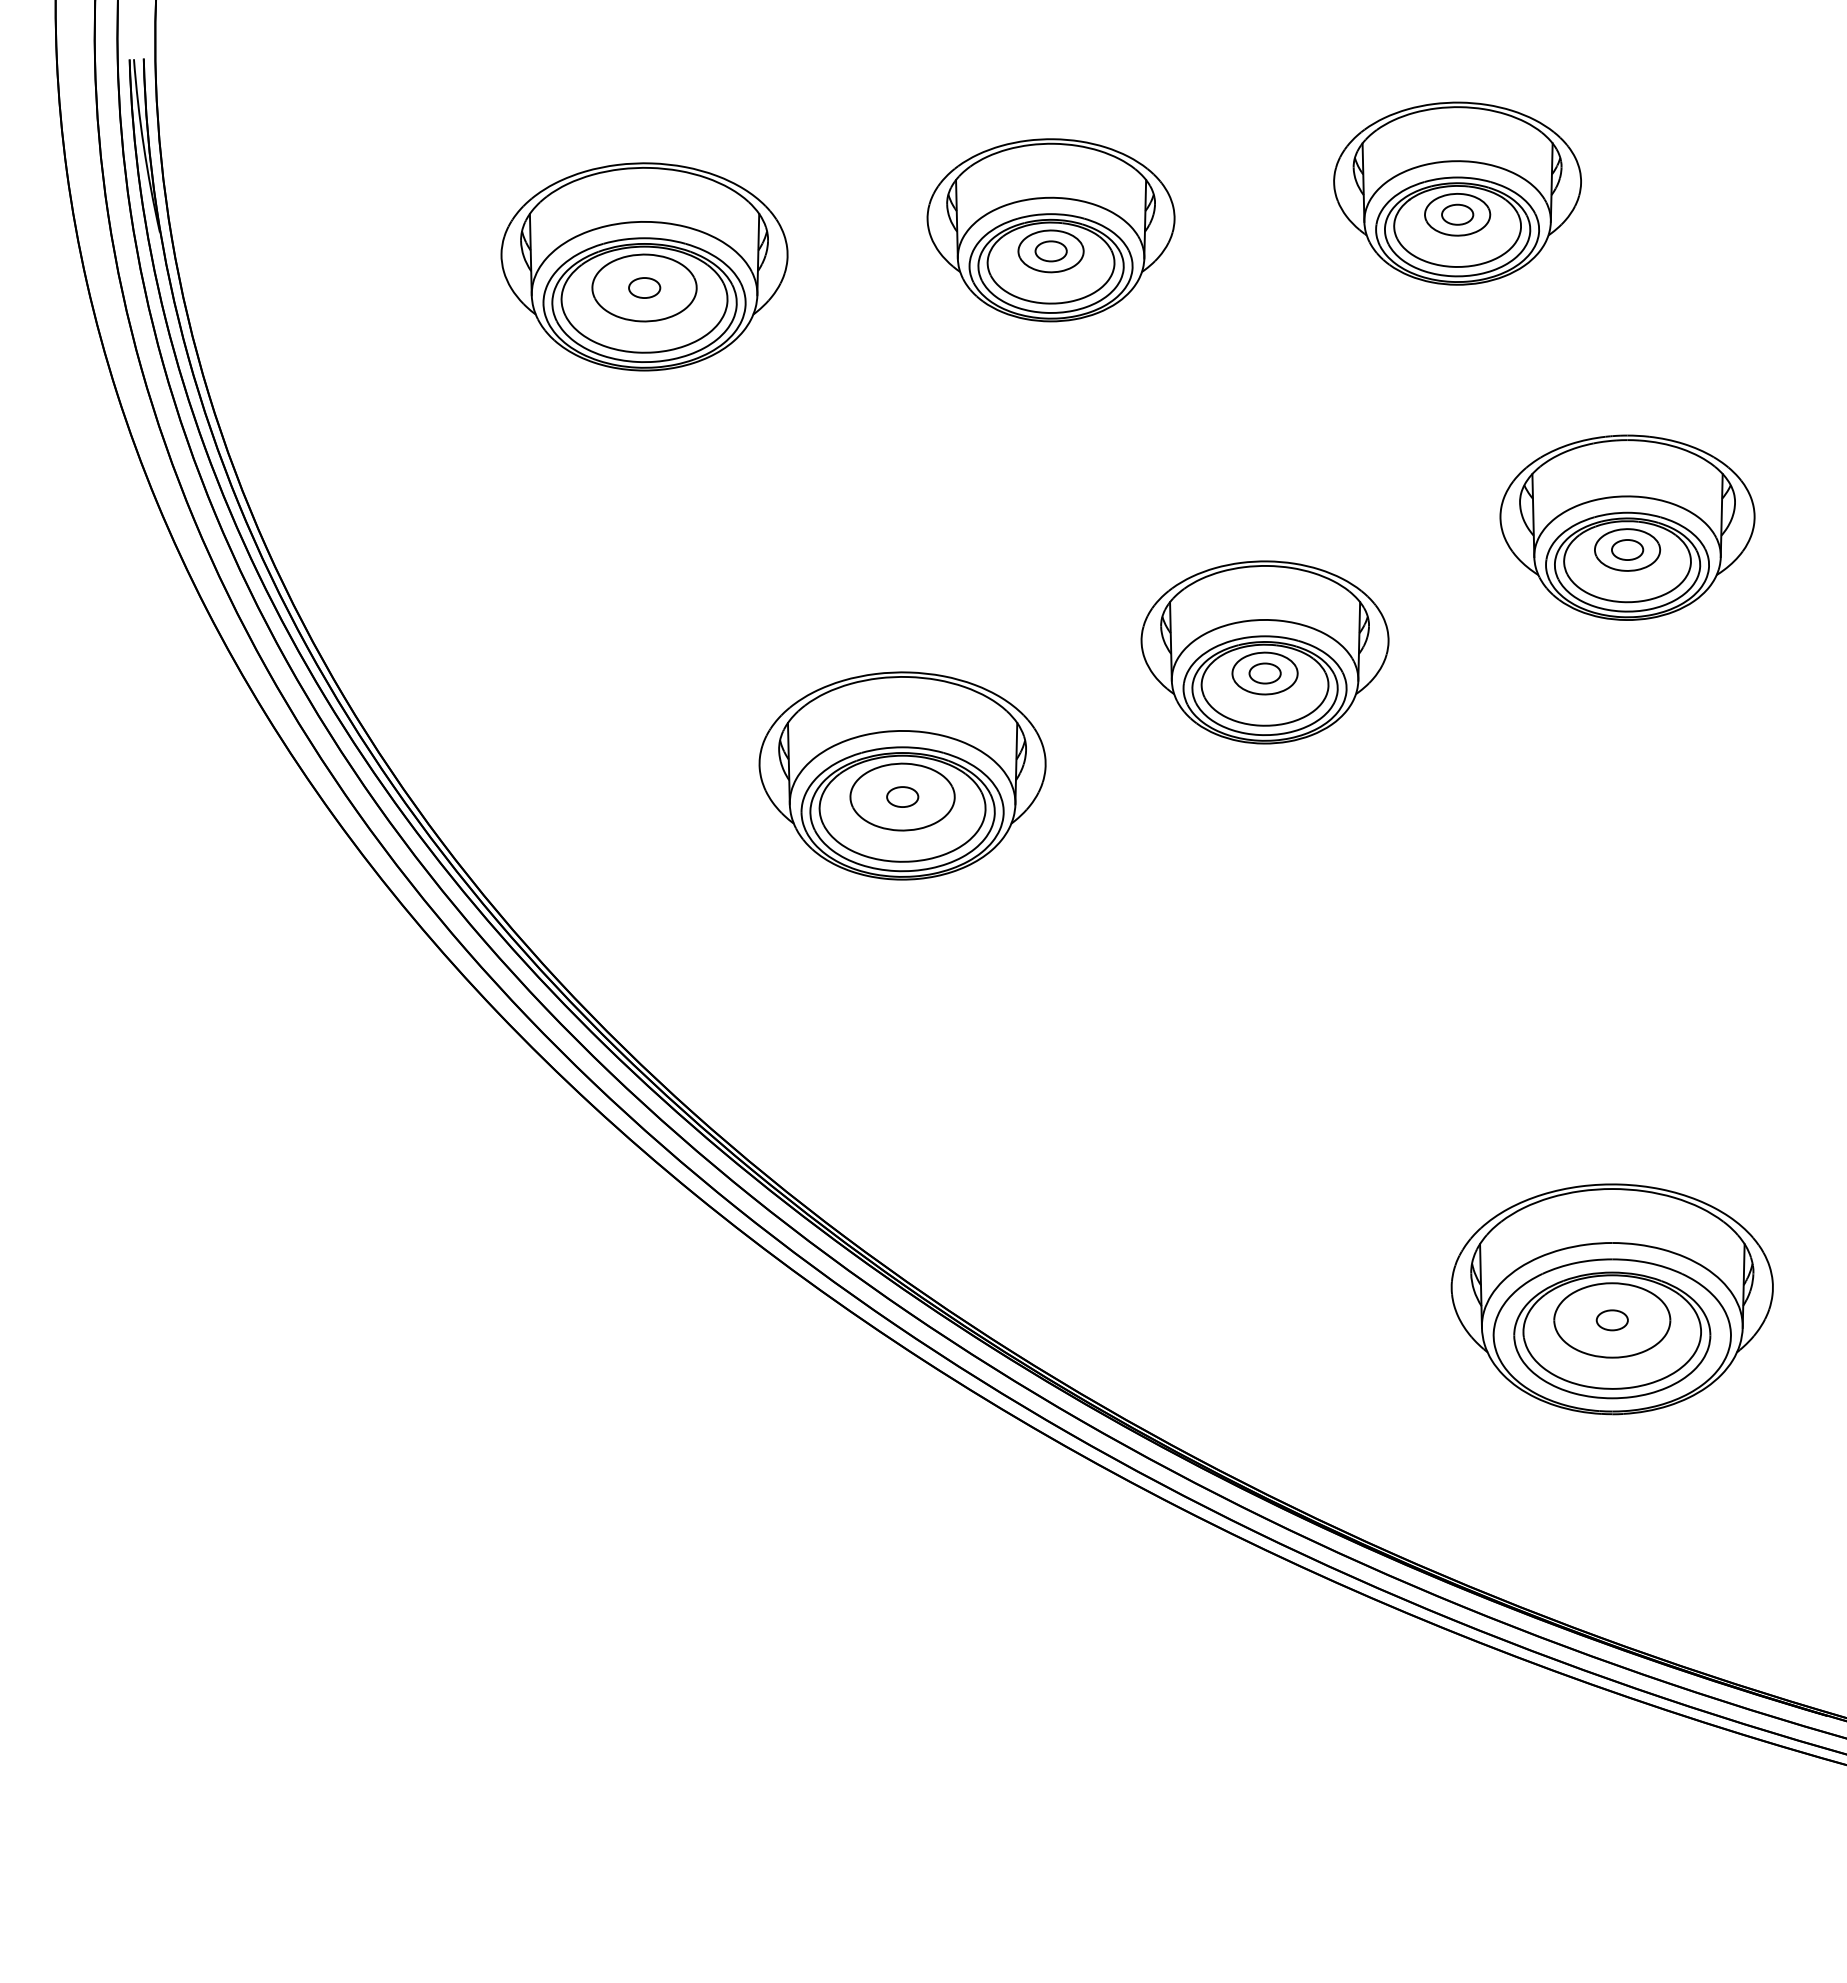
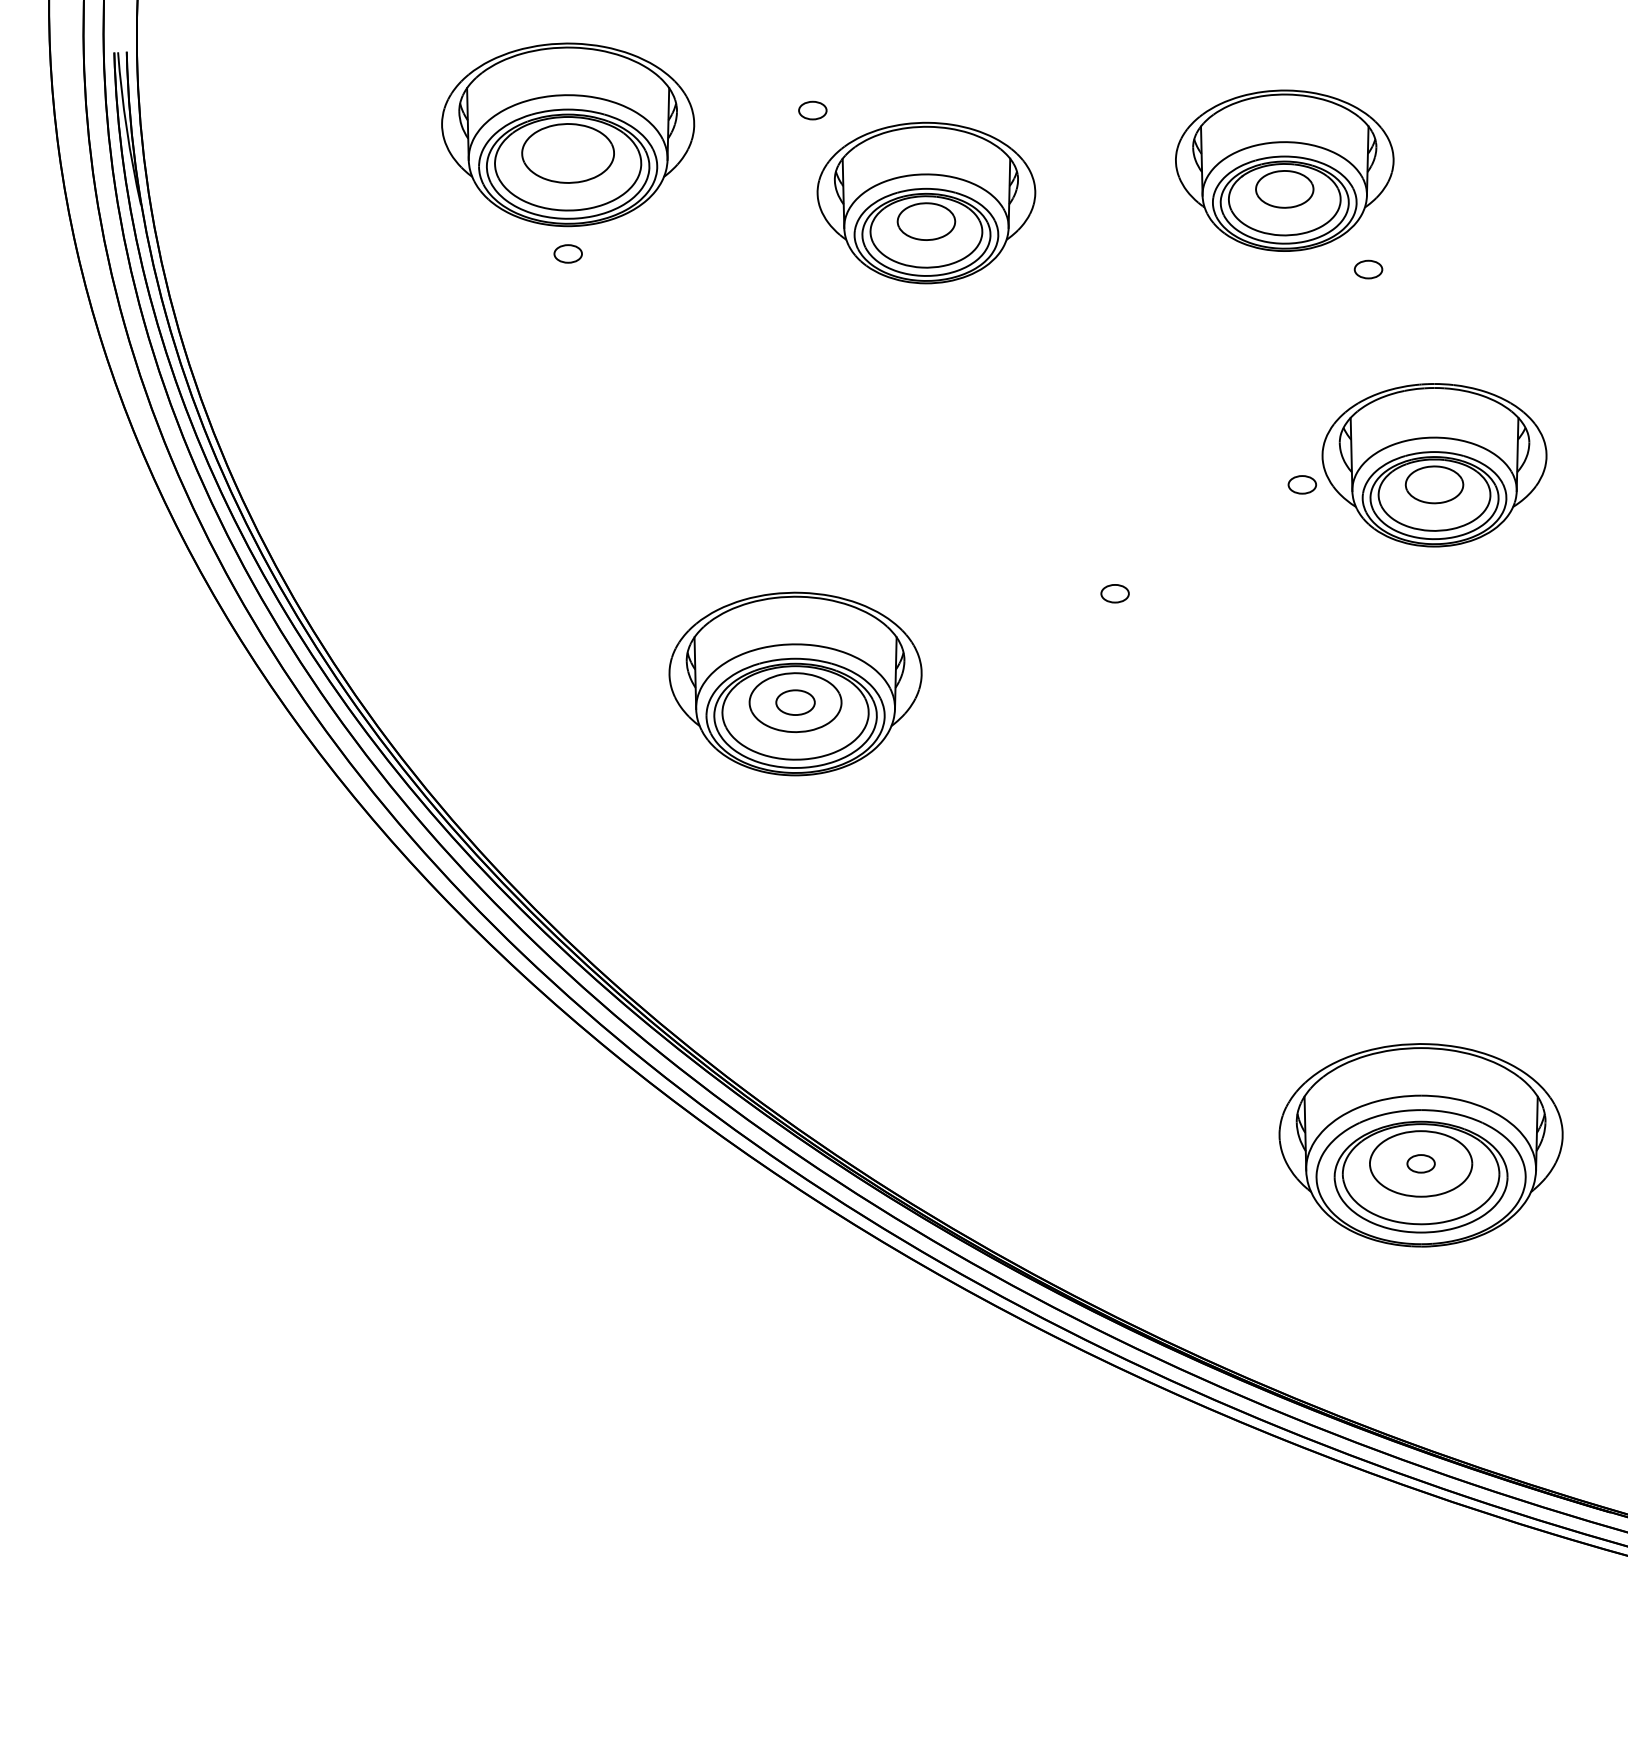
part: (1457, 214) -> (1368, 269), moved
part: (1050, 251) -> (812, 110), moved
part: (644, 266) -> (568, 134), moved
part: (1627, 549) -> (1302, 484), moved
part: (1264, 652) -> (1114, 575), removed
part: (902, 796) -> (795, 702), size x1.4

